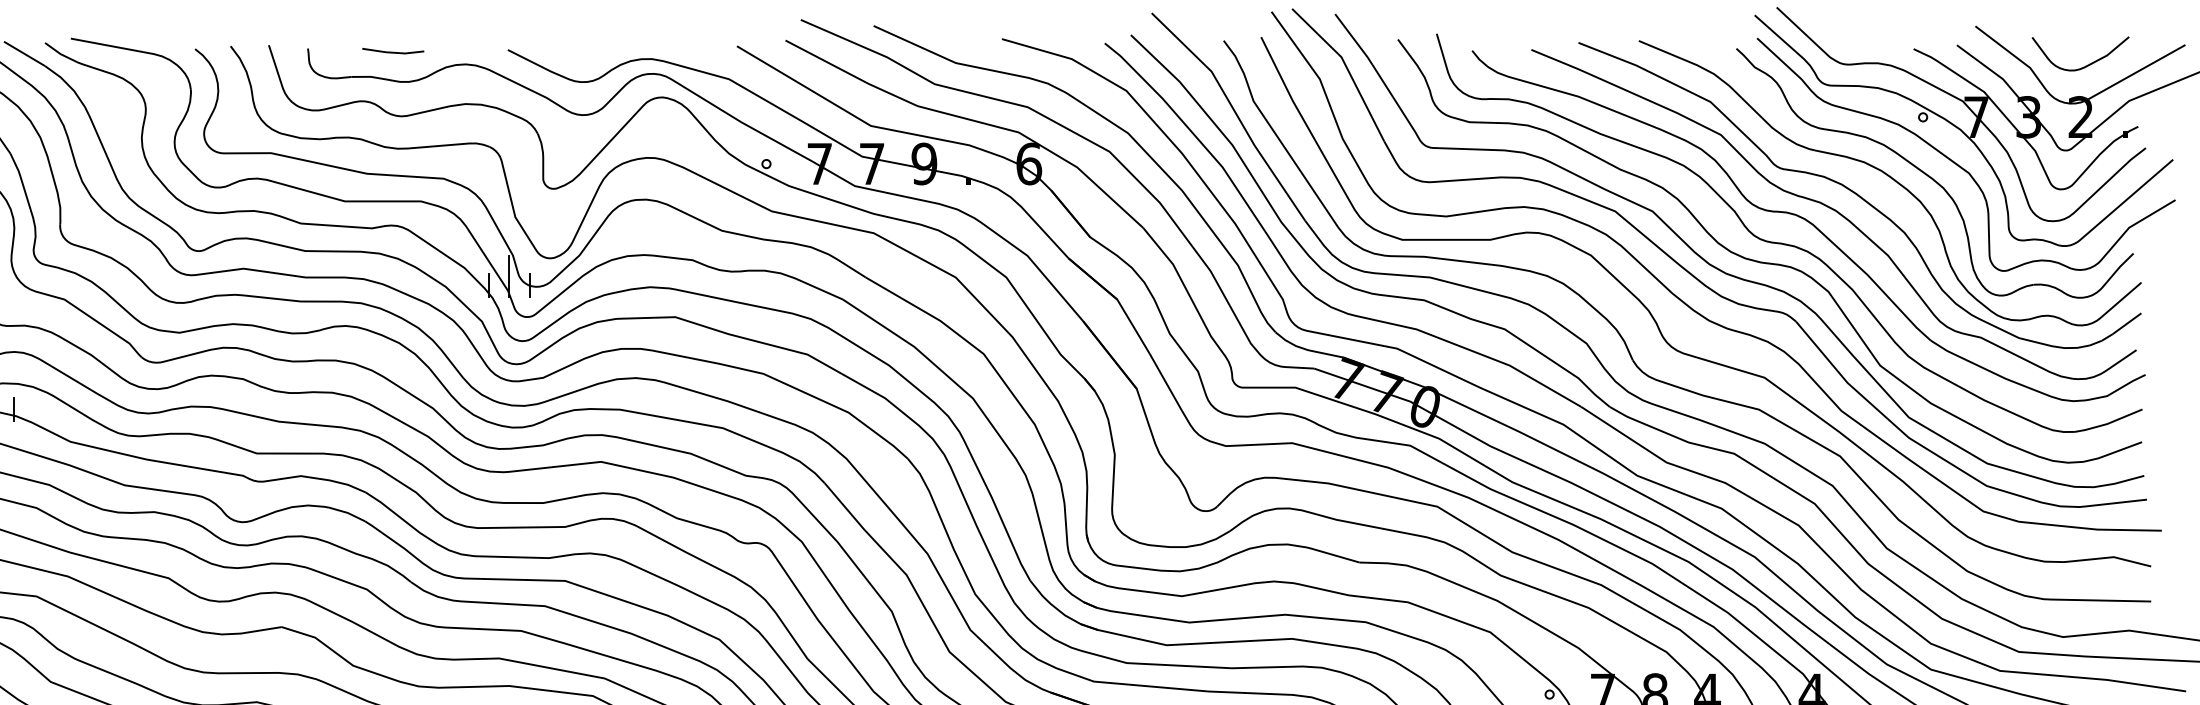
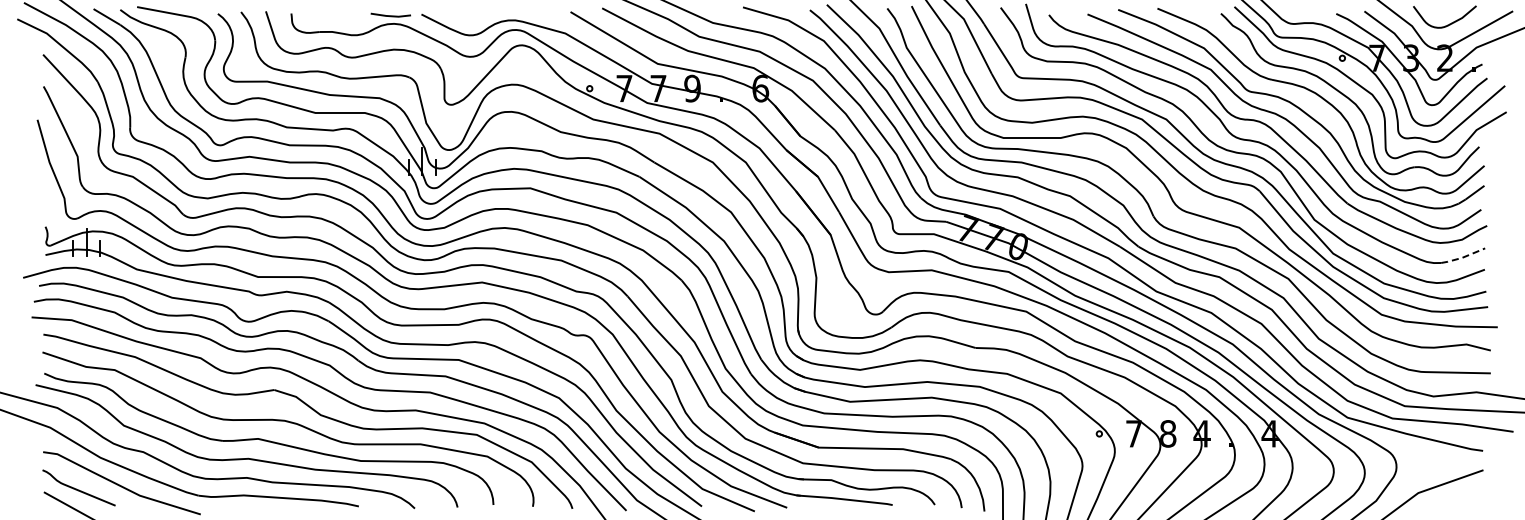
line: (392, 51) -> (390, 15), moved
line: (2109, 423) -> (1463, 257), solid -> dashed

